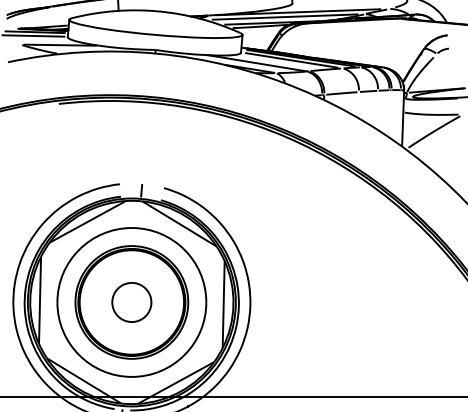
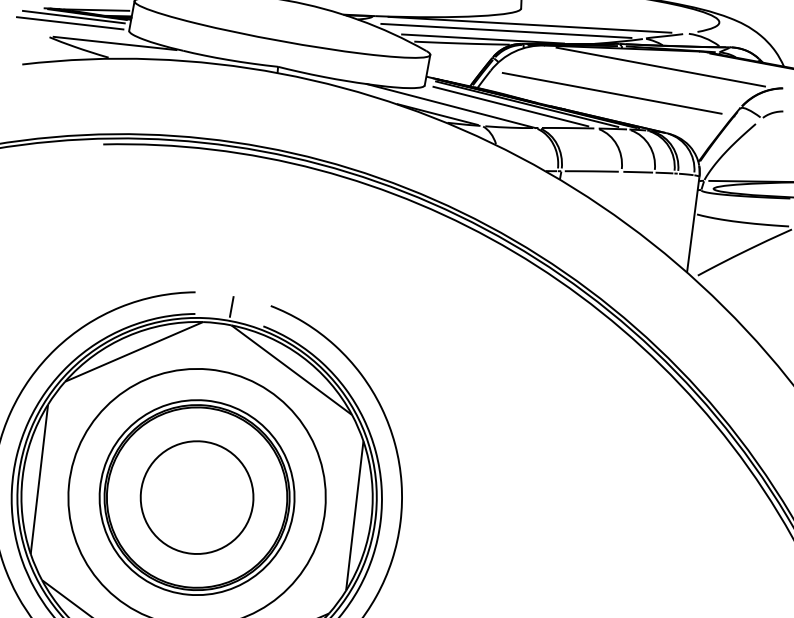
line: (375, 29) -> (659, 66), added
line: (349, 47) -> (612, 93), added
circle: (131, 302) -> (196, 497), size x1.67

